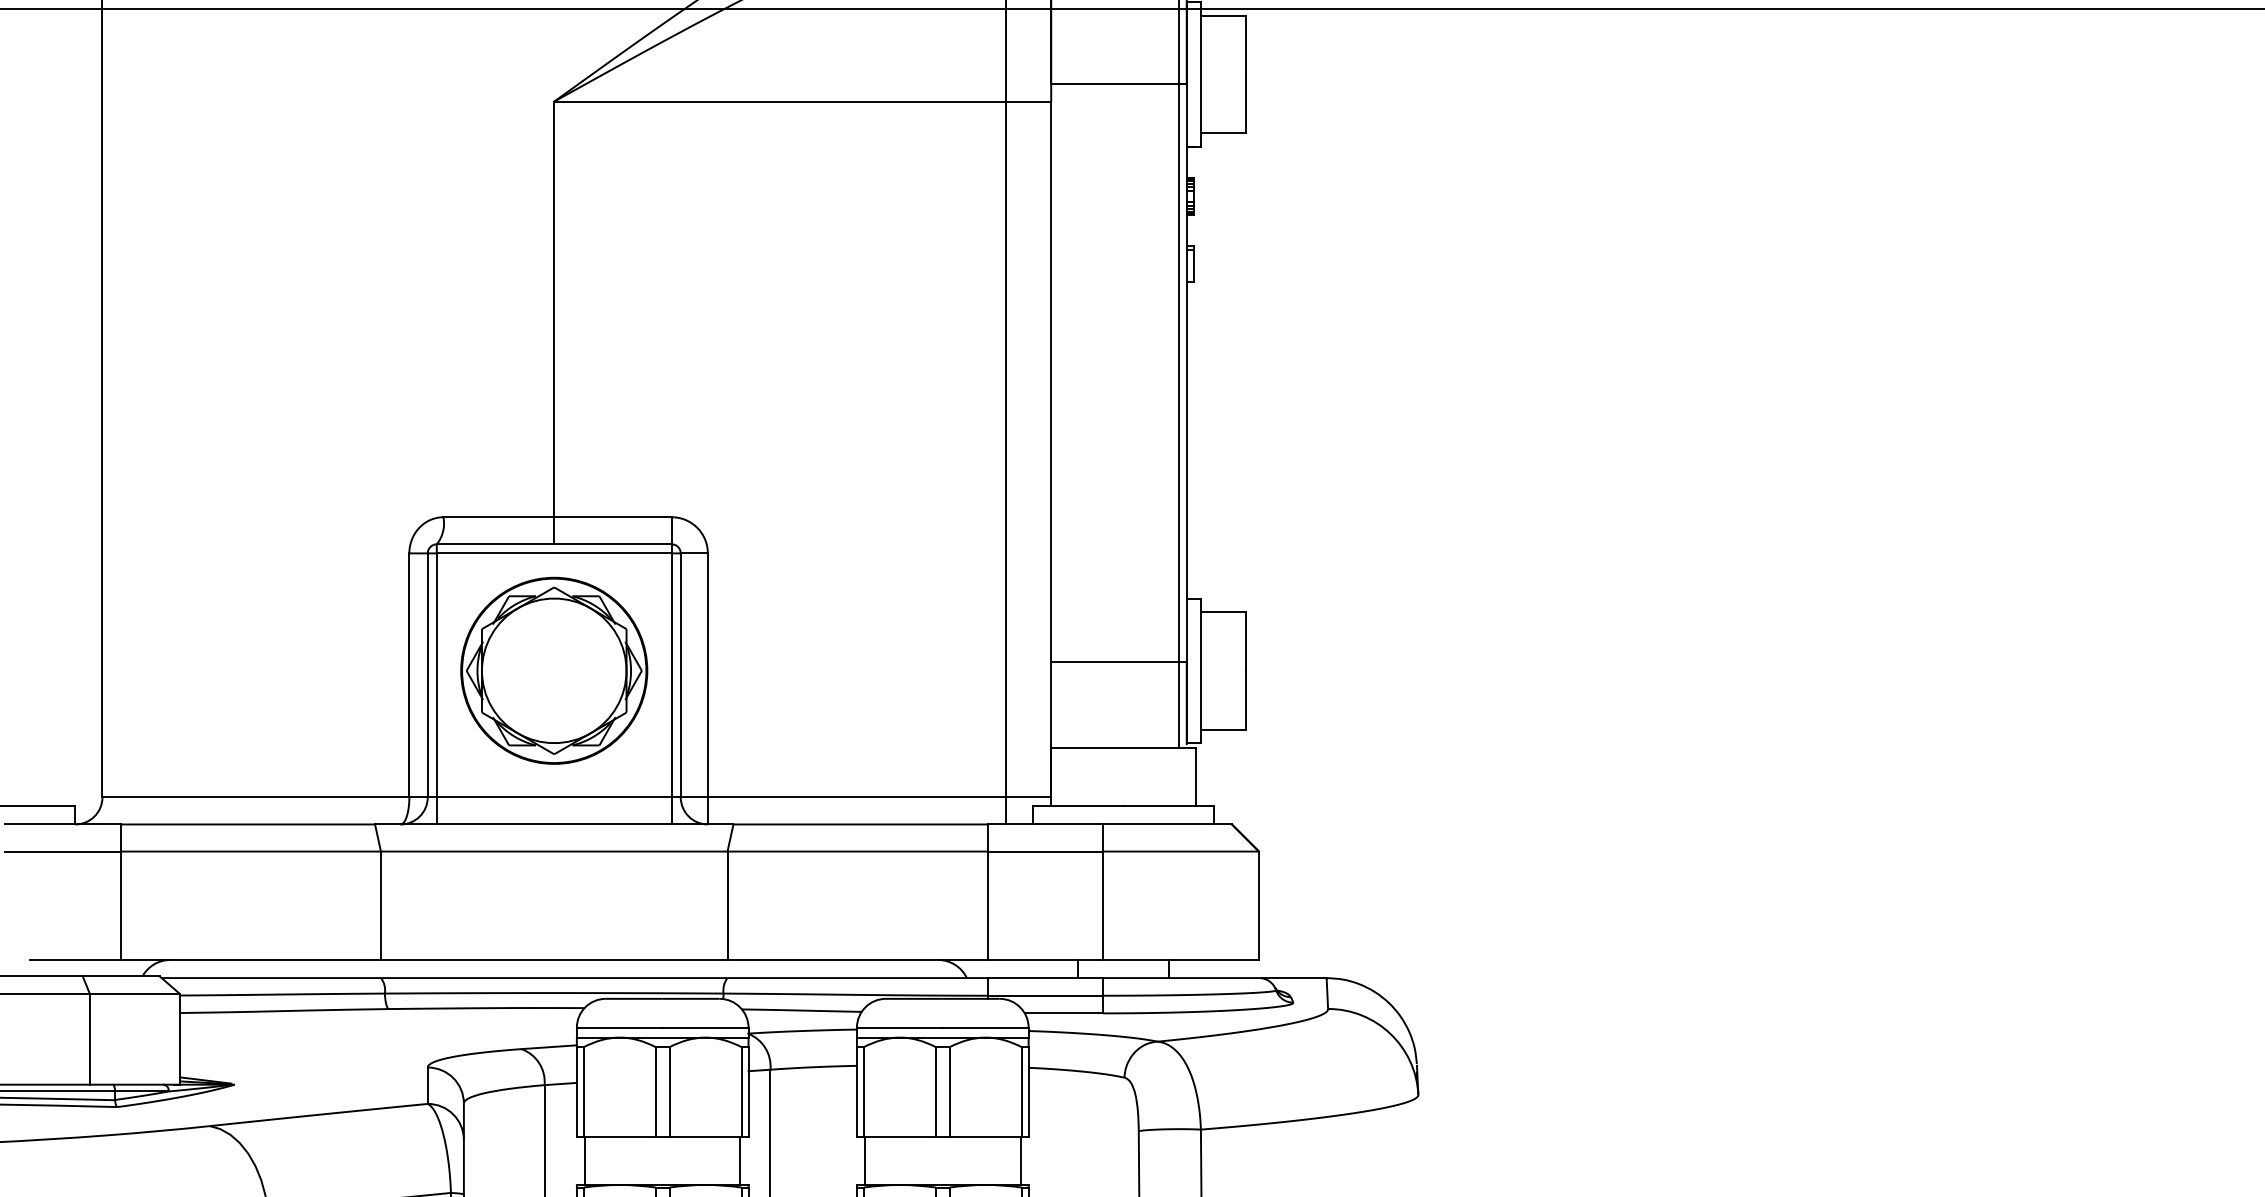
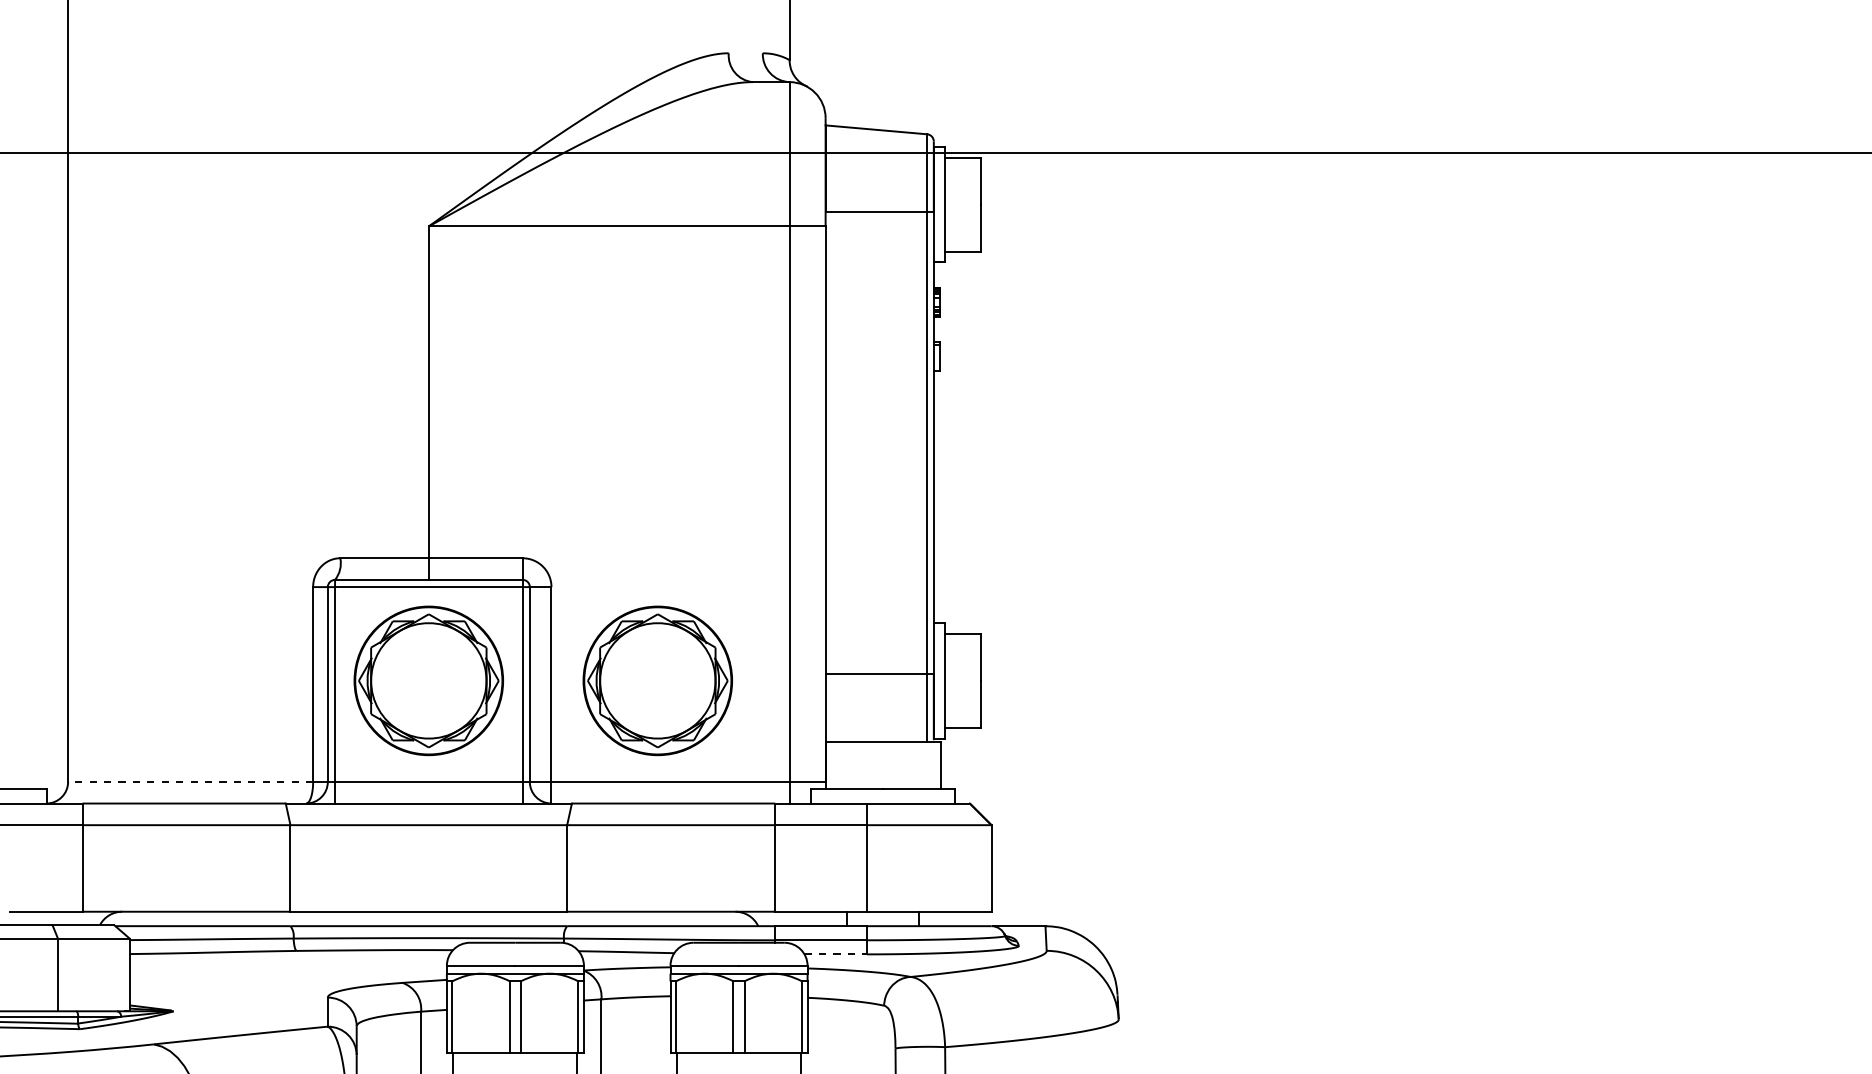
part: (840, 670) -> (657, 680), added
line: (255, 796) -> (190, 781), solid -> dashed
line: (1064, 1013) -> (836, 954), solid -> dashed

